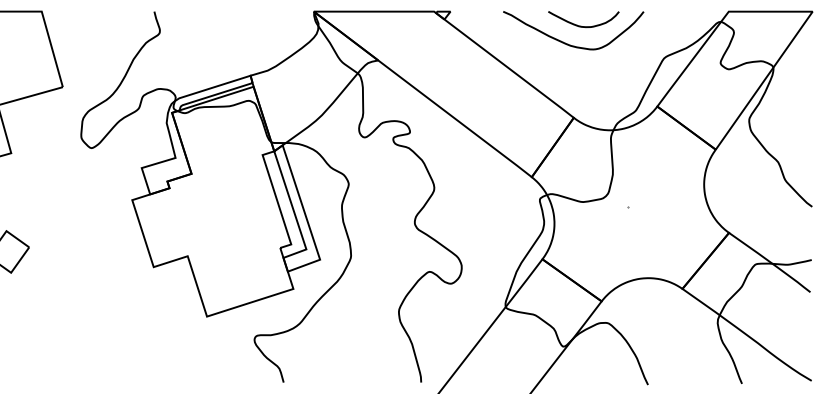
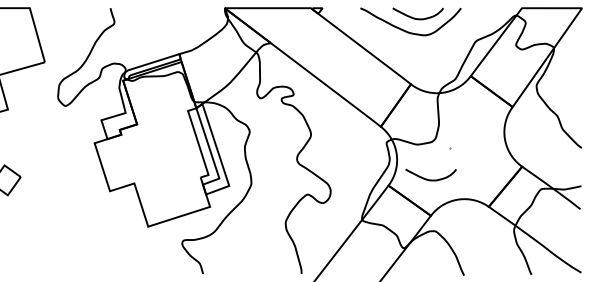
curve: (599, 250) -> (429, 179), added

